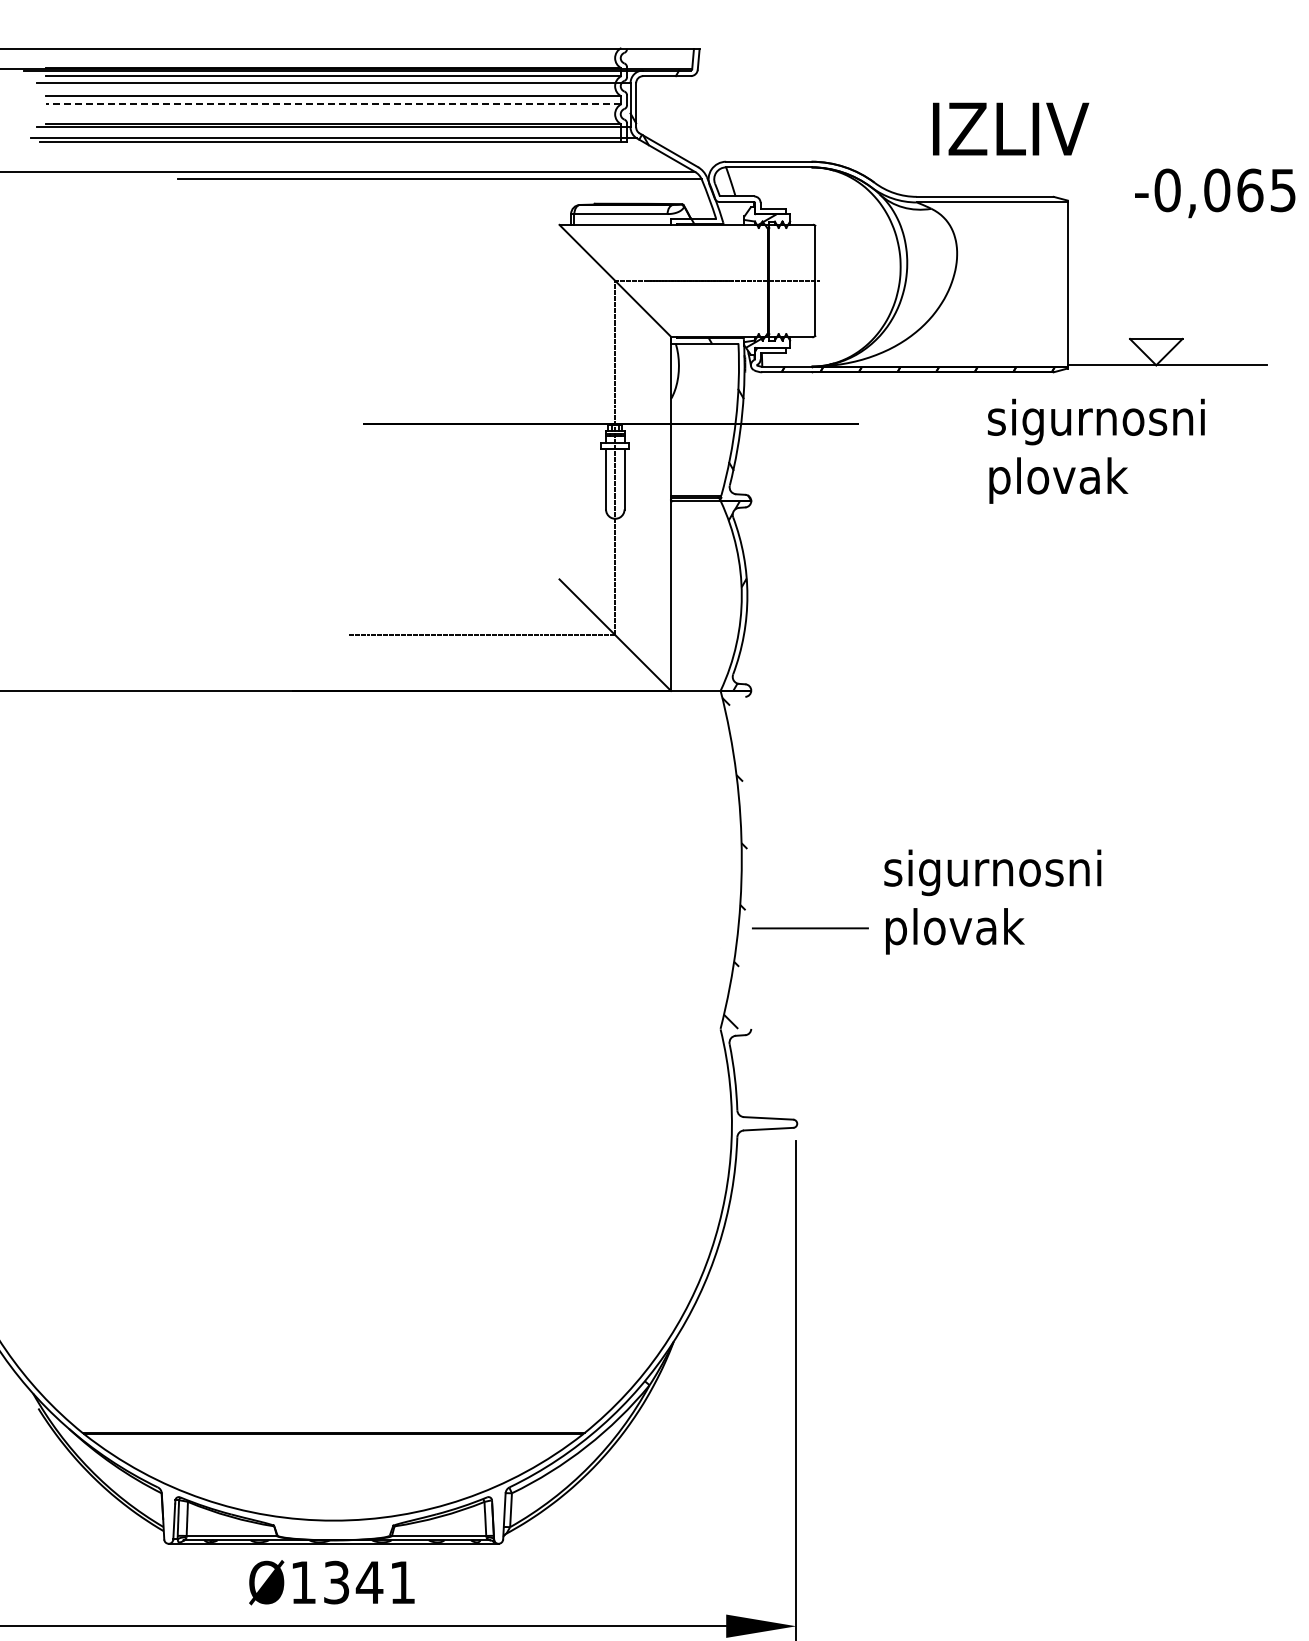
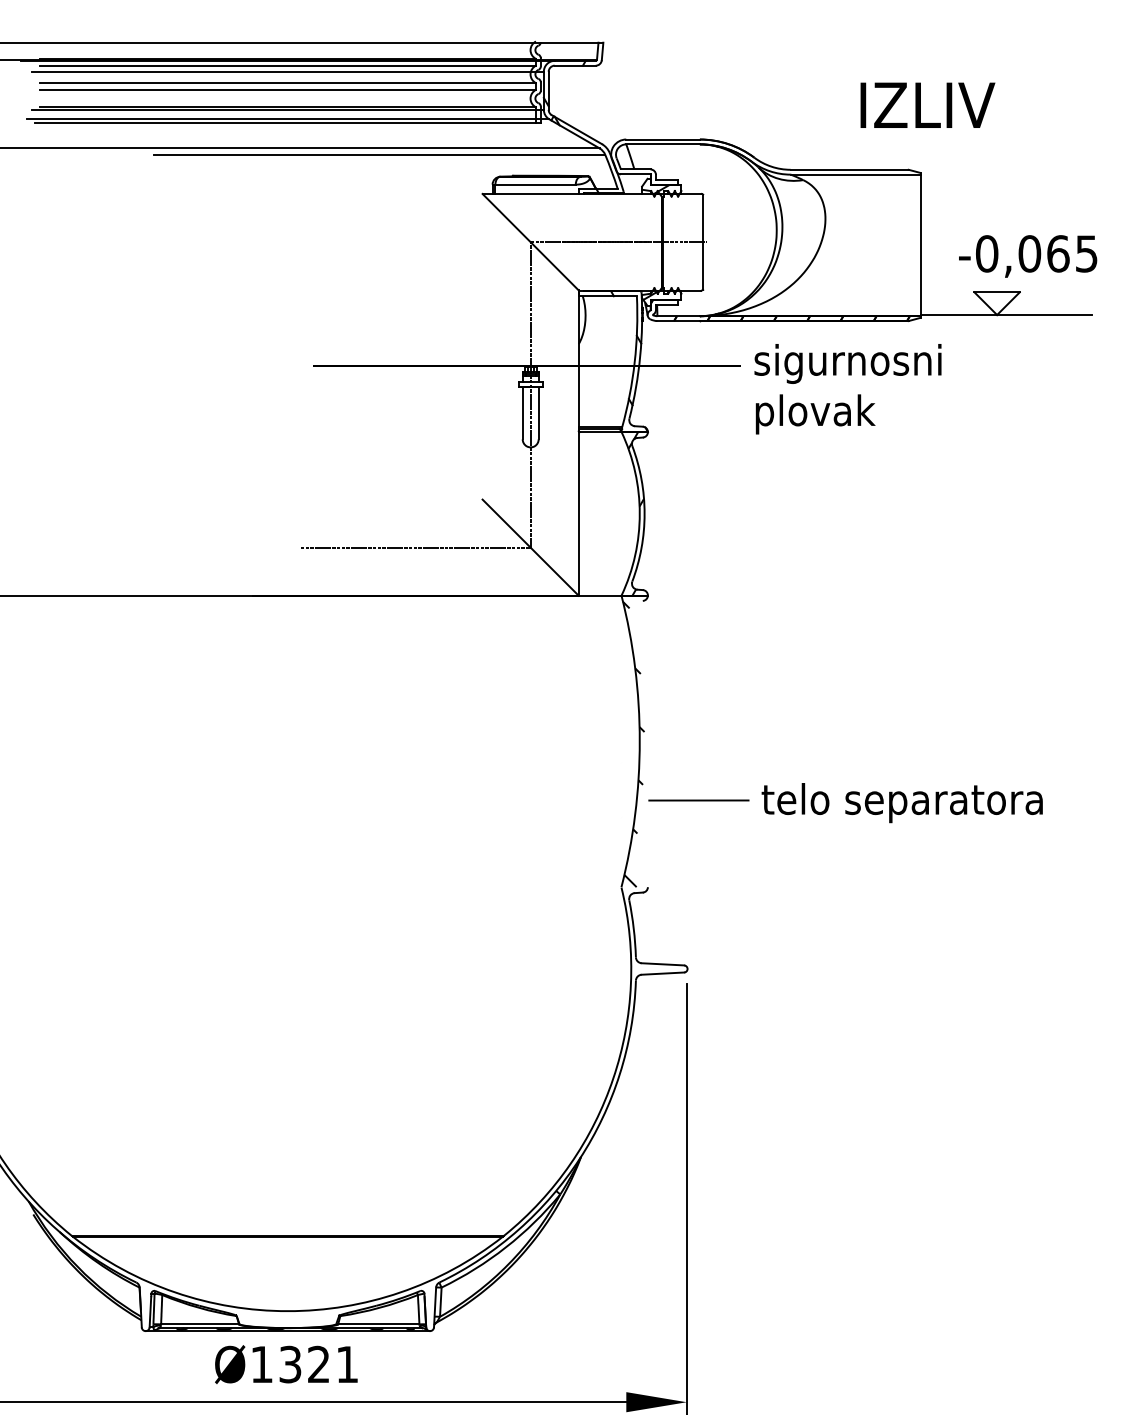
line: (333, 104) -> (287, 90), dashed -> solid
text: (1011, 128) -> (928, 104), moved
text: (1215, 193) -> (1028, 256), moved
text: (1095, 450) -> (847, 388), moved
text: (1046, 901) -> (902, 777), sigurnosni plovak -> telo separatora
text: (369, 1581) -> (318, 1363), Ø1341 -> Ø1321

